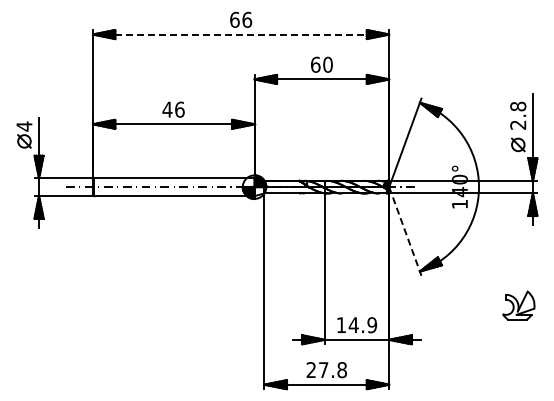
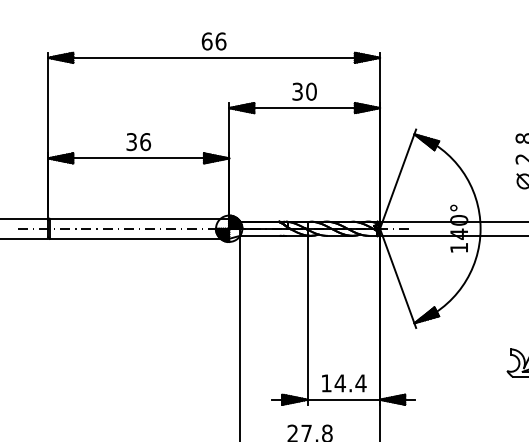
line: (241, 34) -> (214, 57), dashed -> solid
text: (315, 64) -> (297, 91), 60 -> 30
text: (167, 109) -> (131, 141), 46 -> 36
line: (405, 231) -> (398, 278), dashed -> solid
text: (372, 325) -> (361, 383), 14.9 -> 14.4

